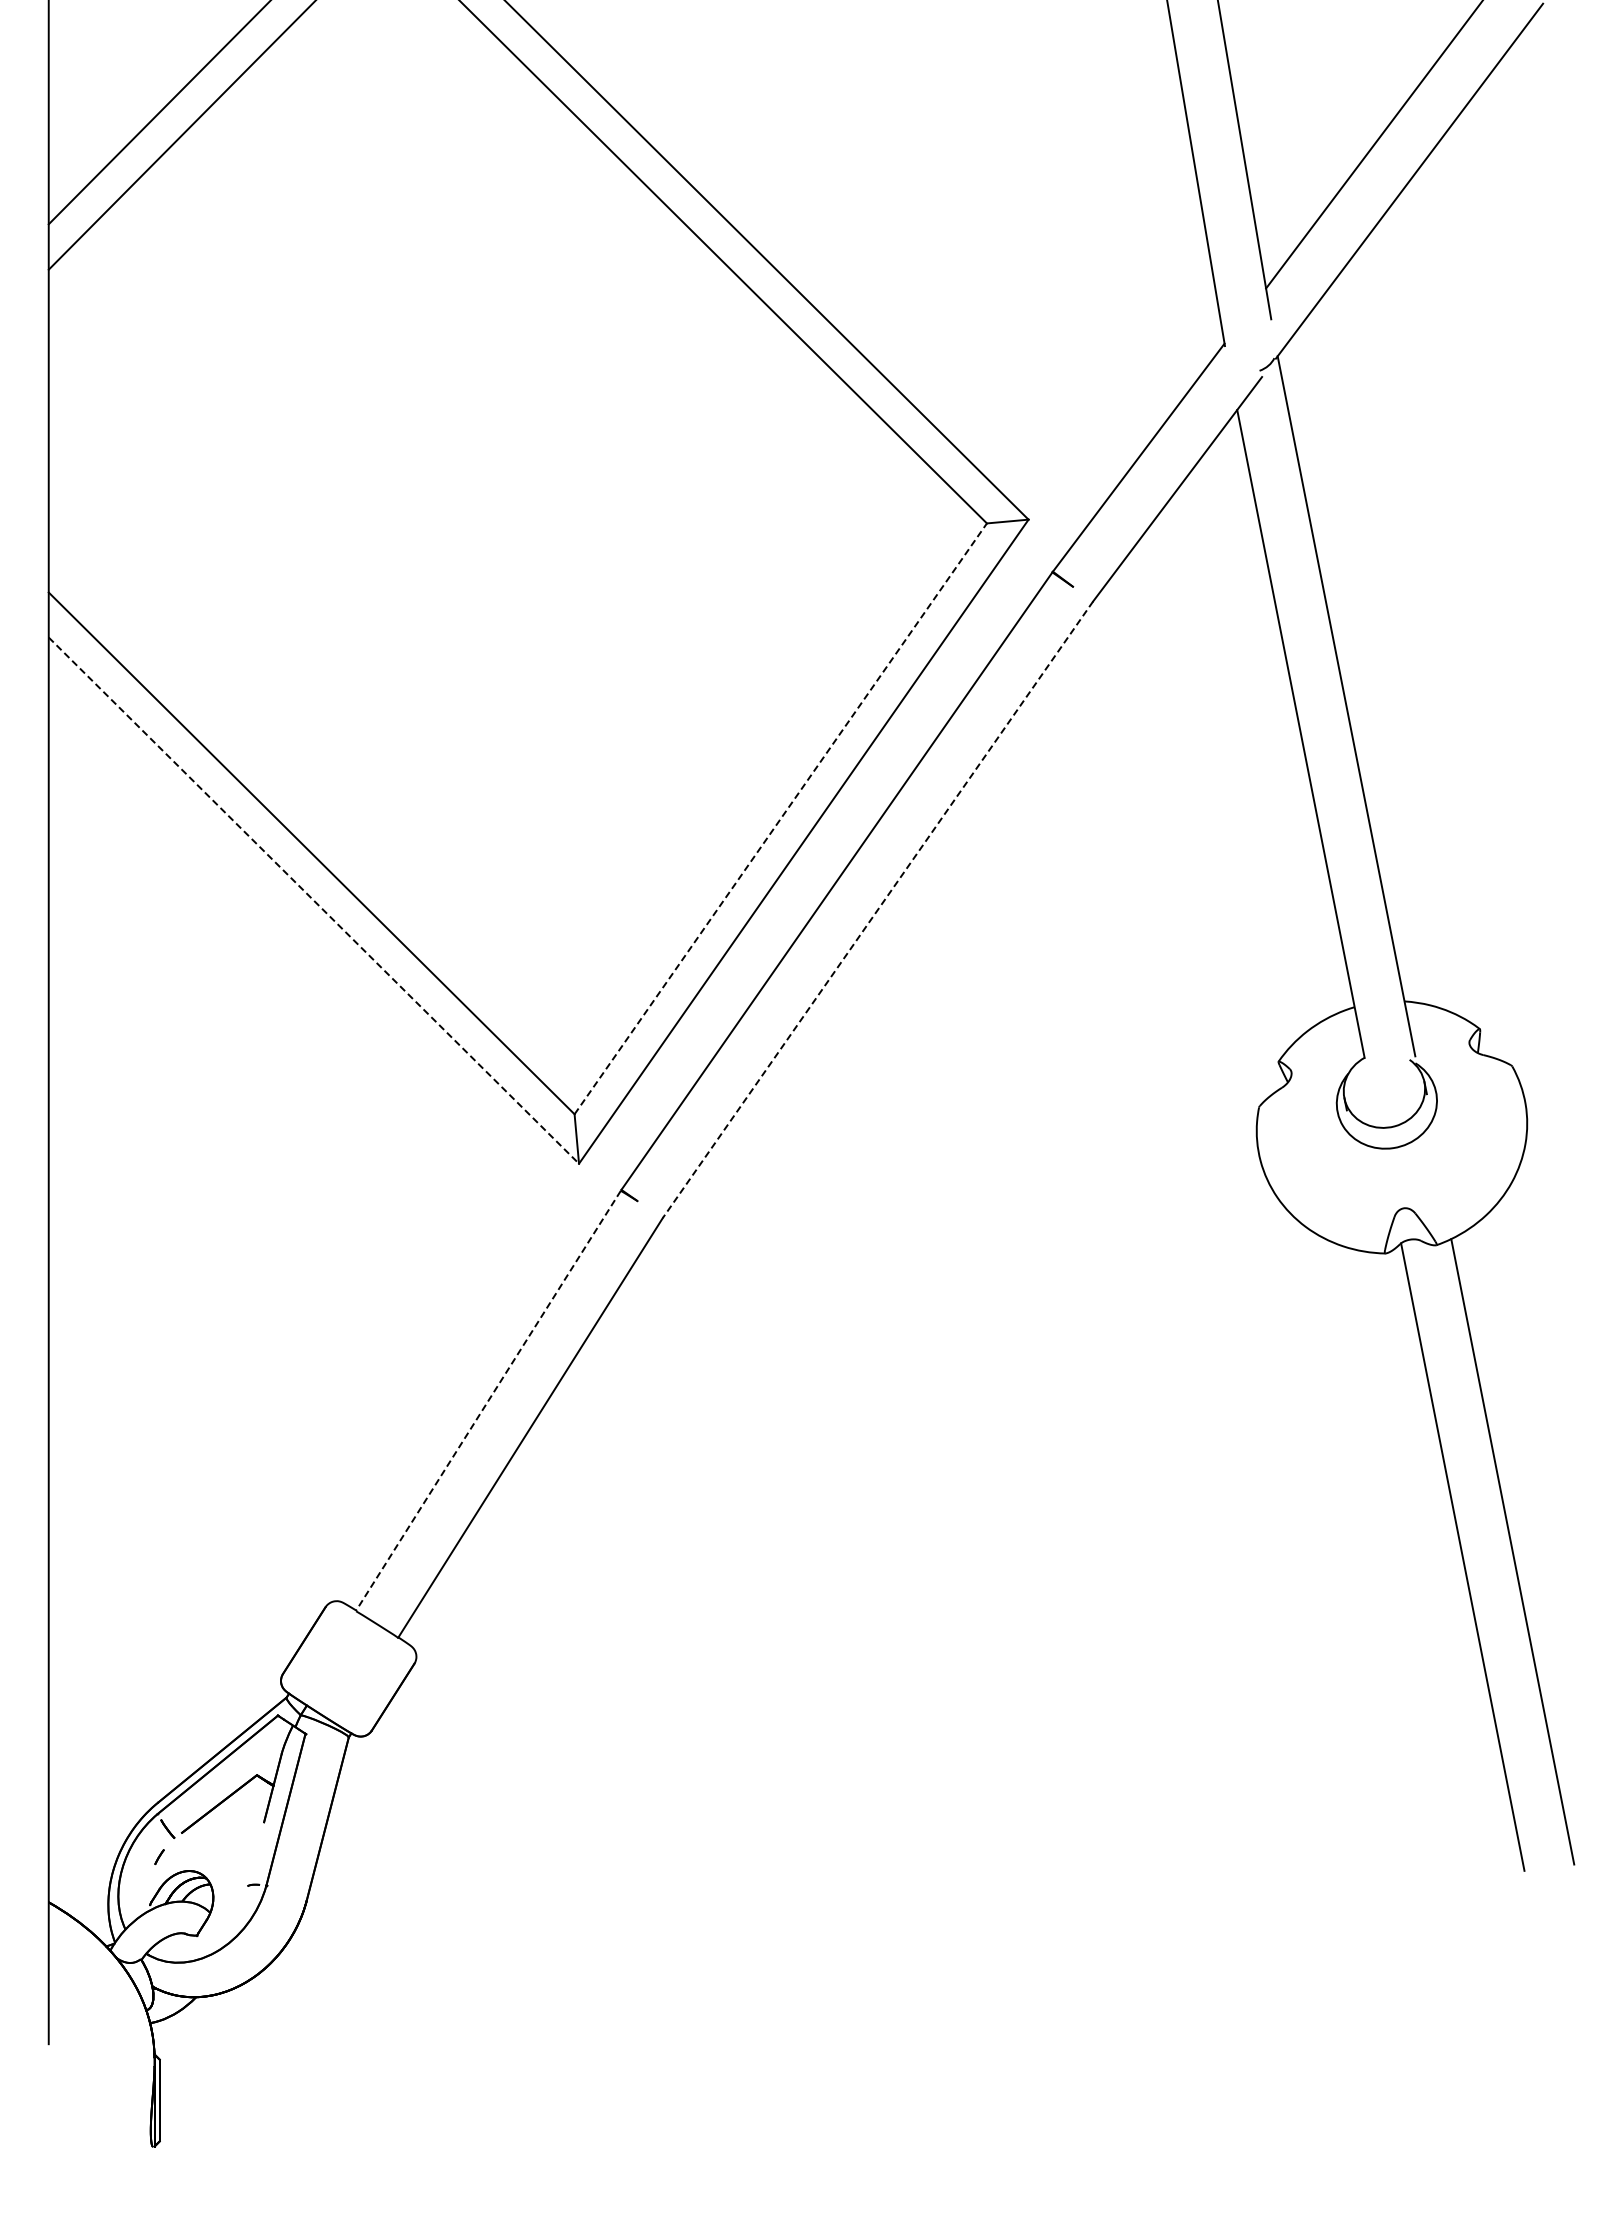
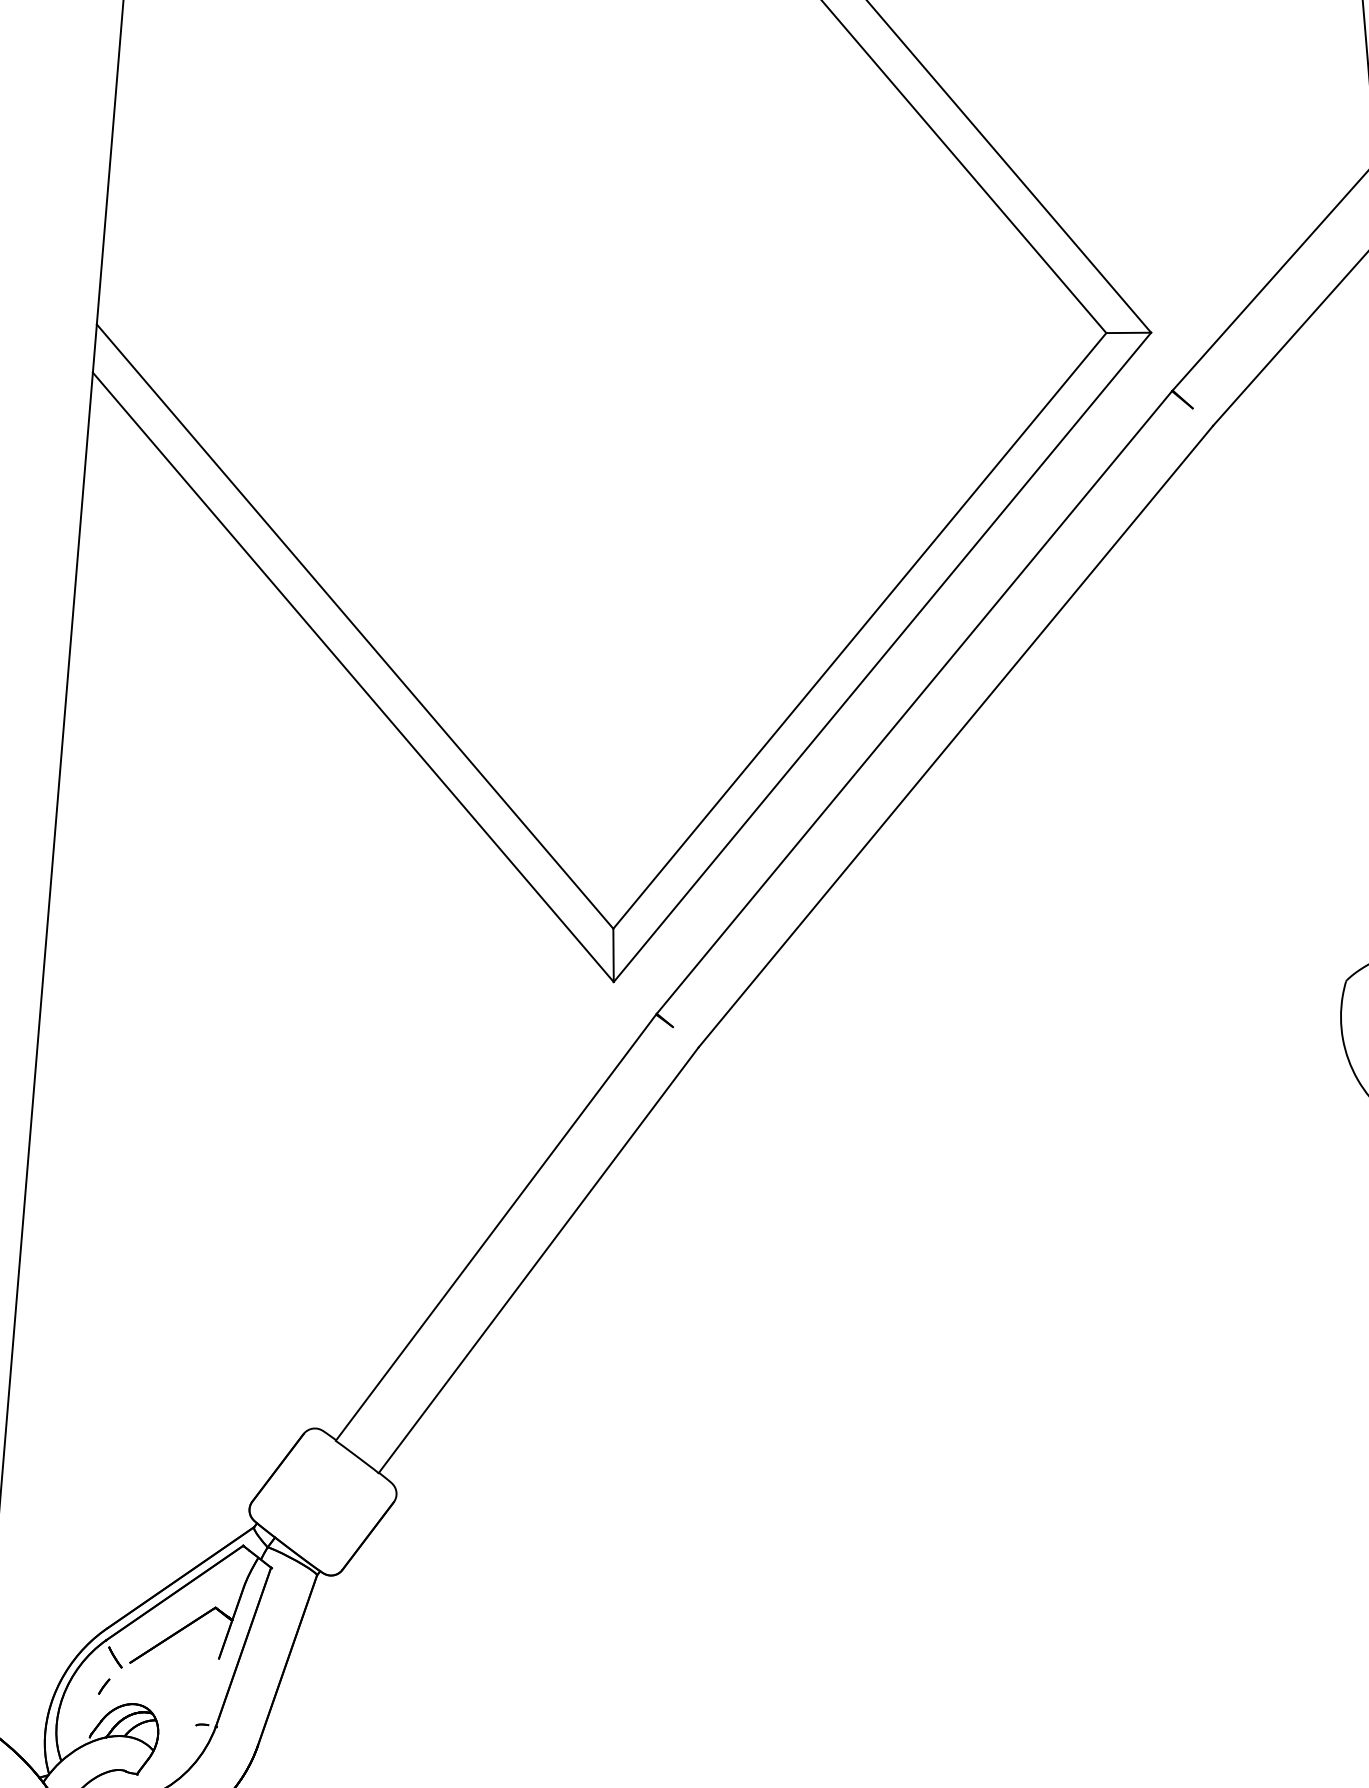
line: (781, 818) -> (860, 630), dashed -> solid
line: (313, 900) -> (352, 677), dashed -> solid
line: (878, 909) -> (956, 736), dashed -> solid
line: (488, 1401) -> (496, 1228), dashed -> solid

